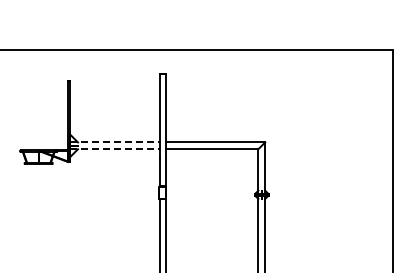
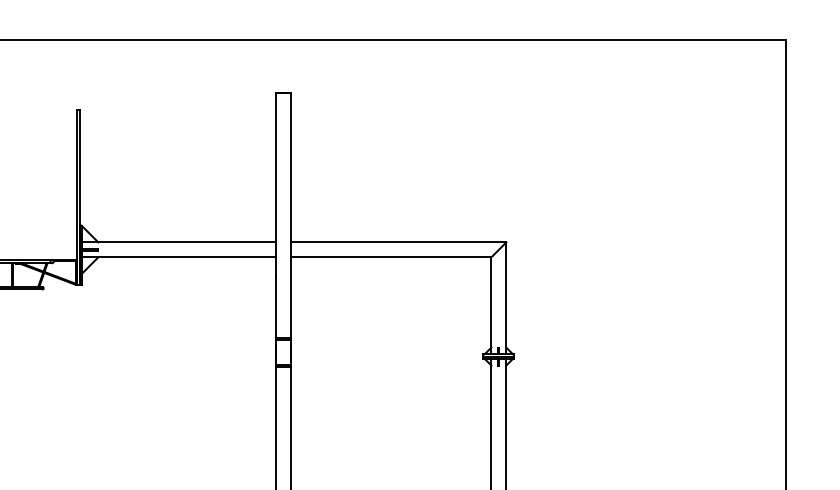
line: (114, 142) -> (177, 242), dashed -> solid
line: (114, 149) -> (177, 257), dashed -> solid

